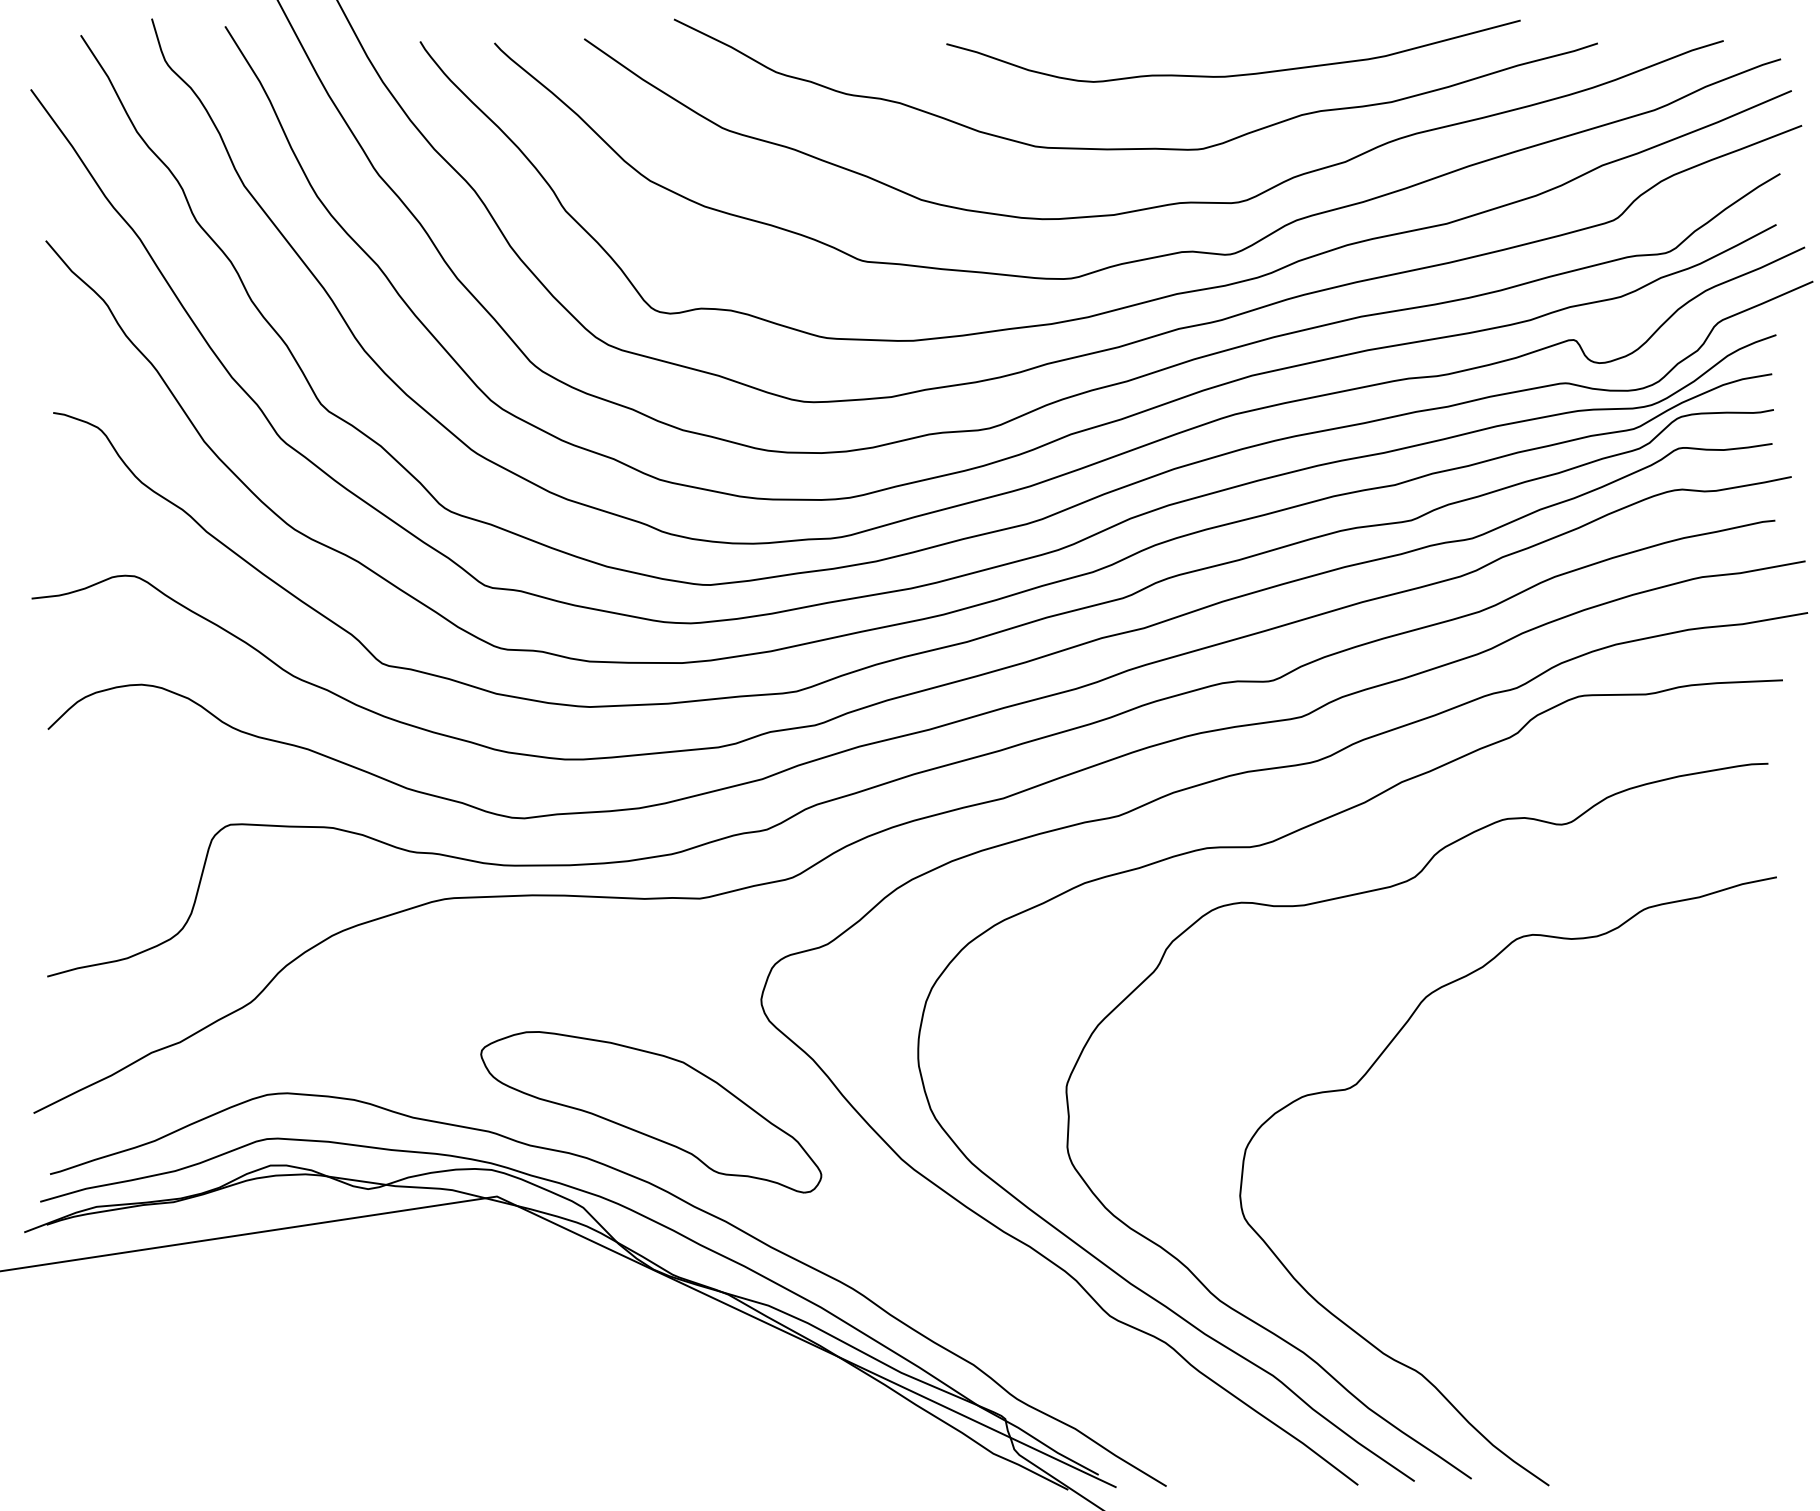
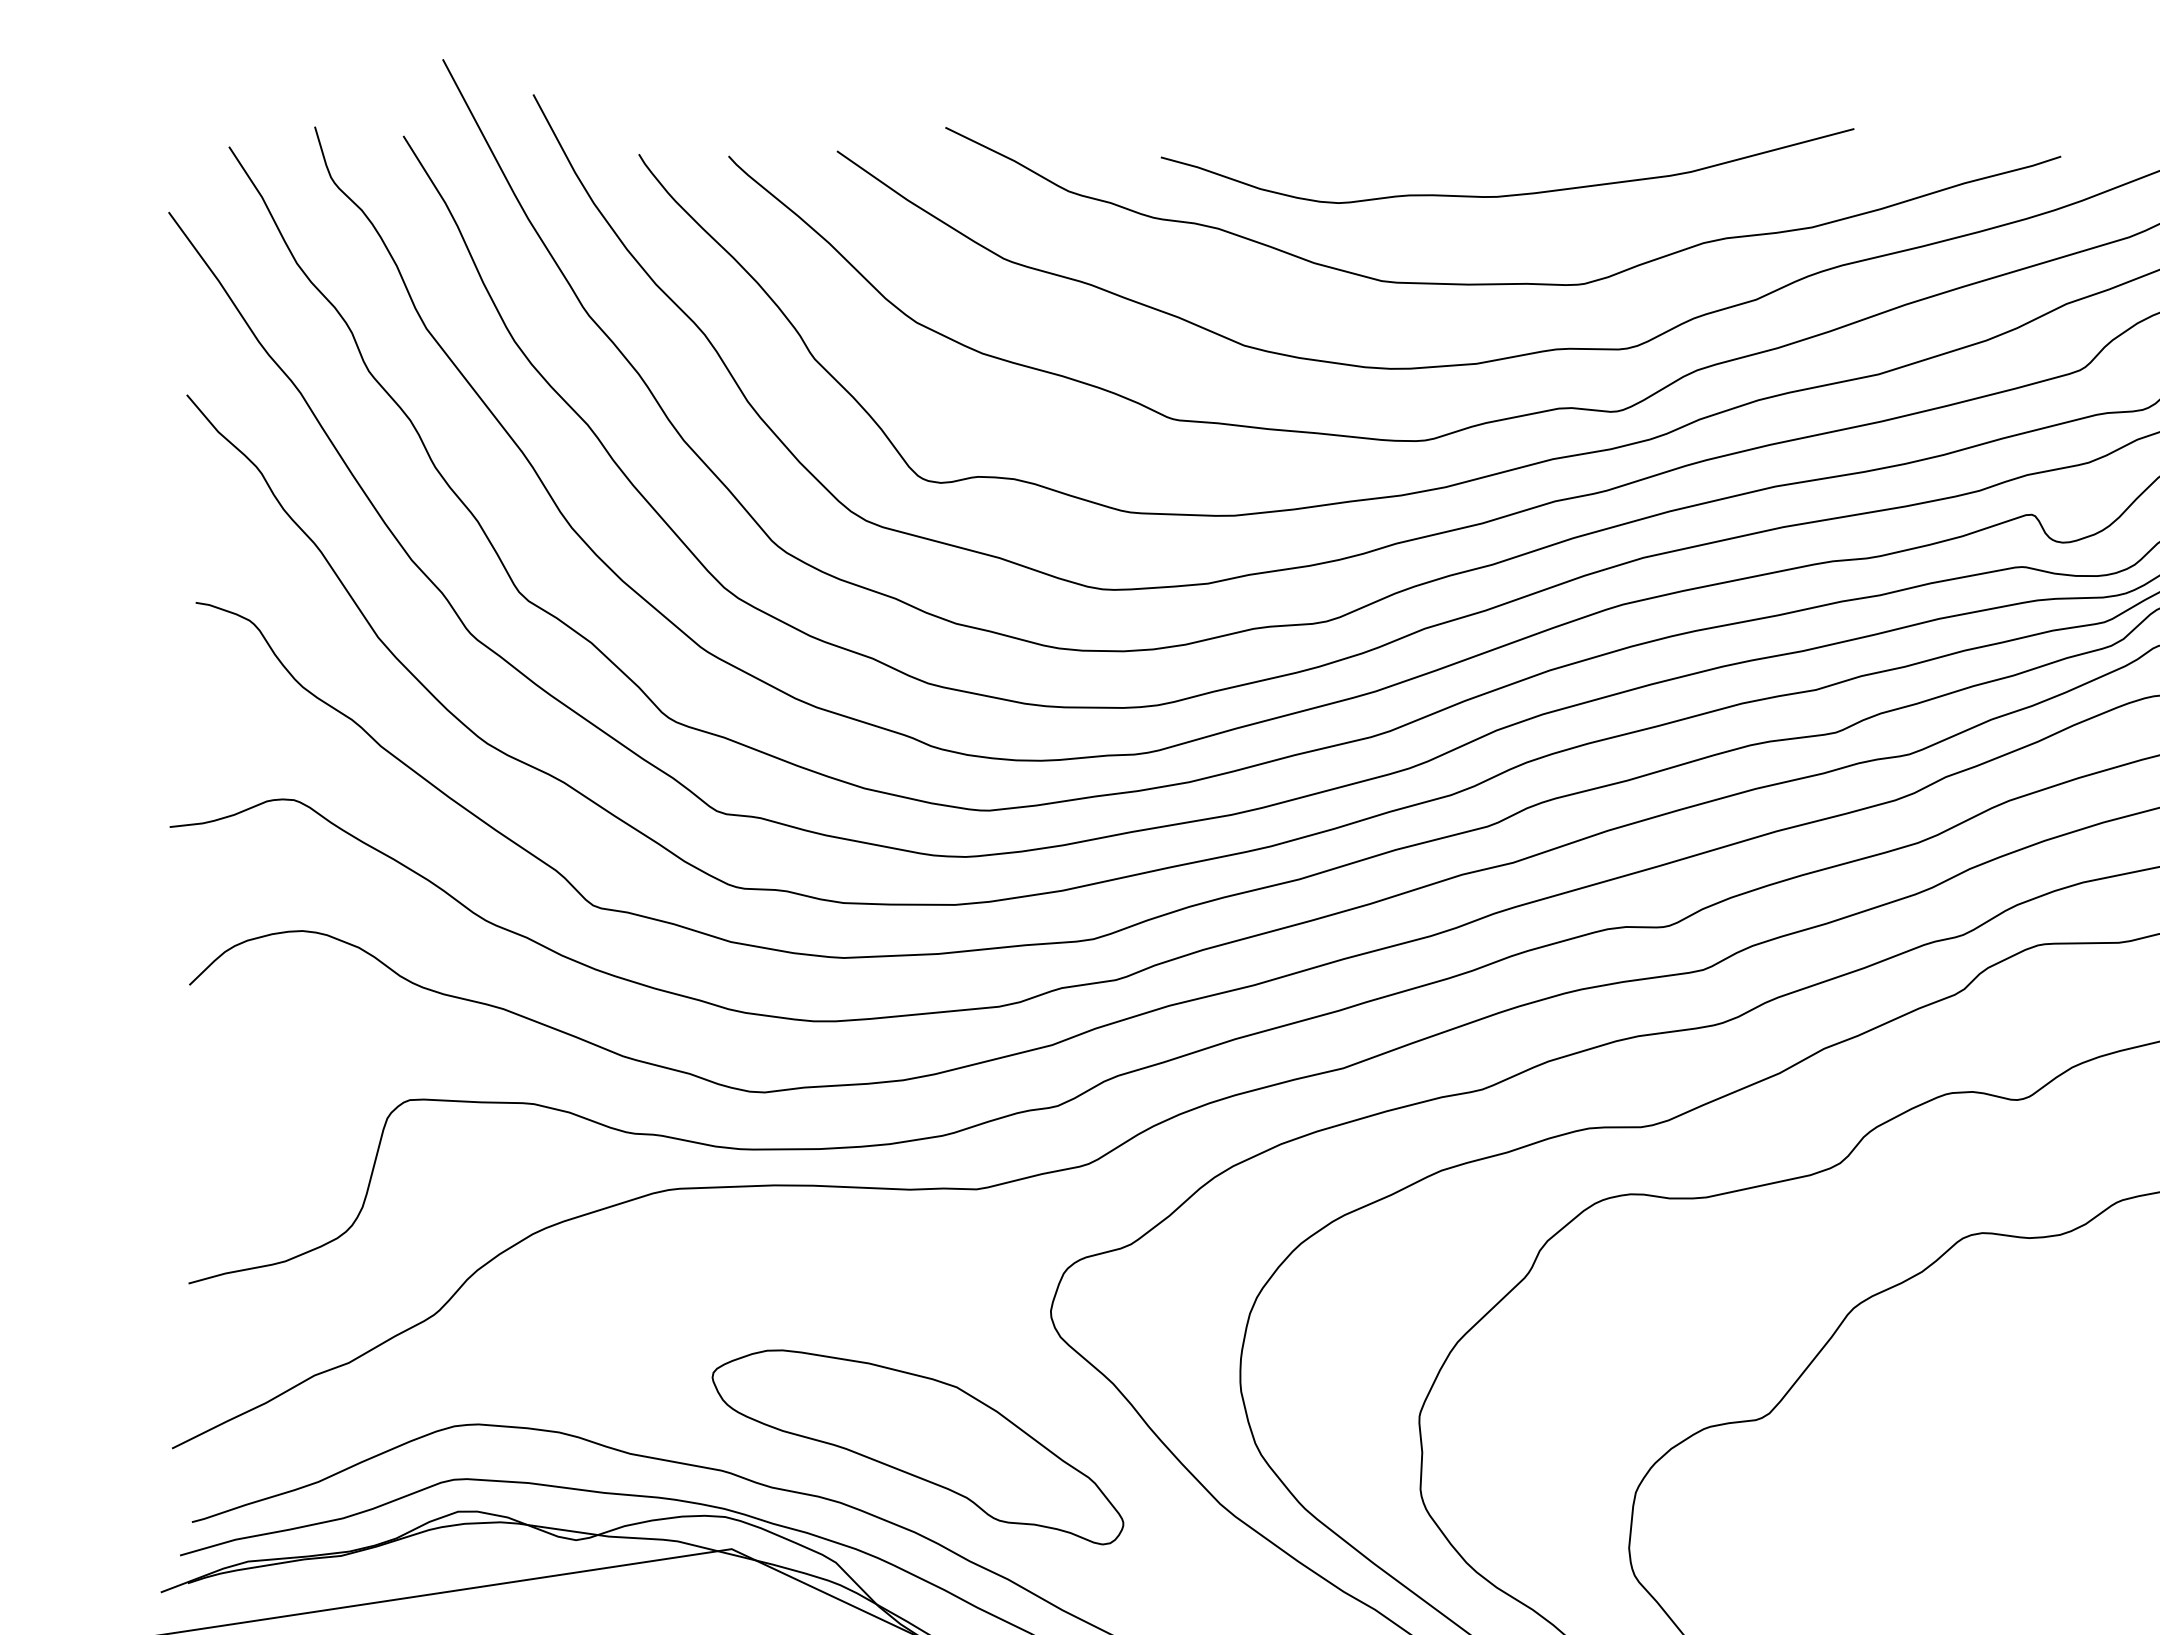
curve: (1234, 74) -> (1508, 194), moved

